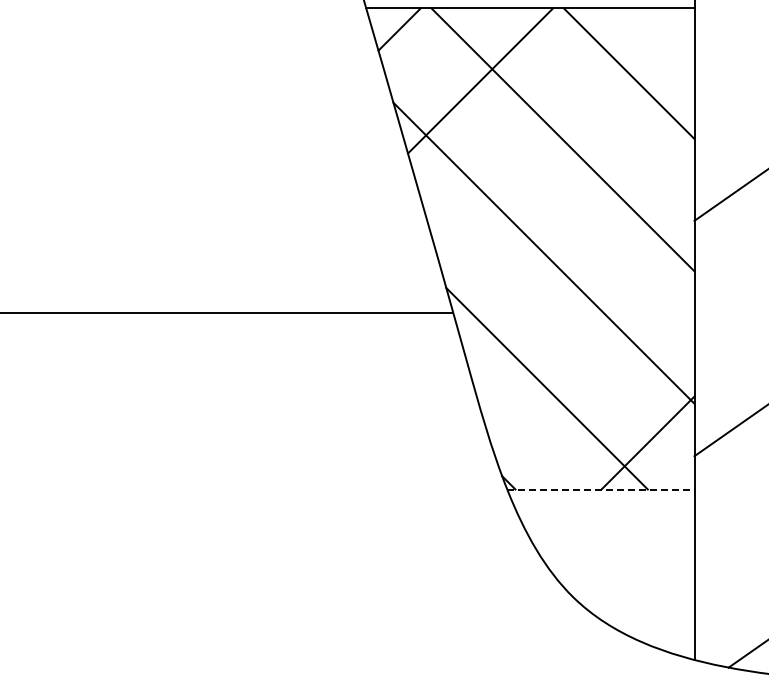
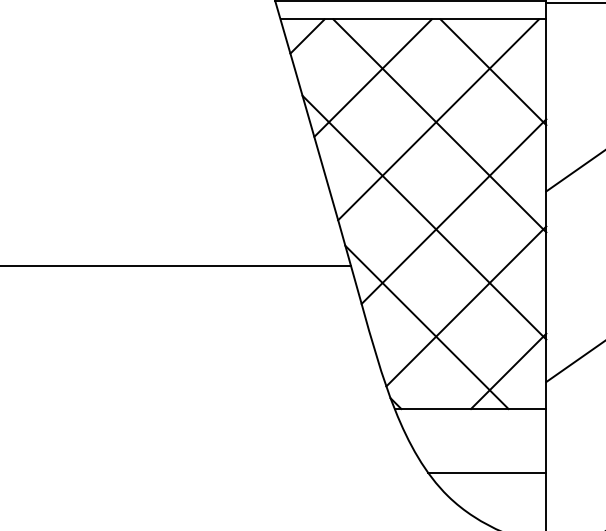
line: (561, 132) -> (438, 119), added
line: (580, 245) -> (454, 211), added
line: (595, 362) -> (466, 306), added
line: (600, 489) -> (470, 408), dashed -> solid
line: (621, 568) -> (487, 472), added

